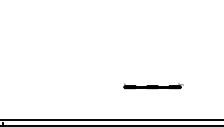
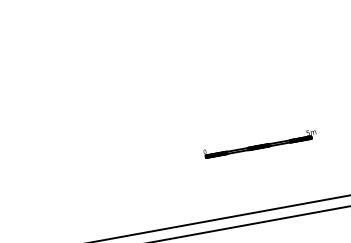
part: (153, 86) -> (260, 145), moved

